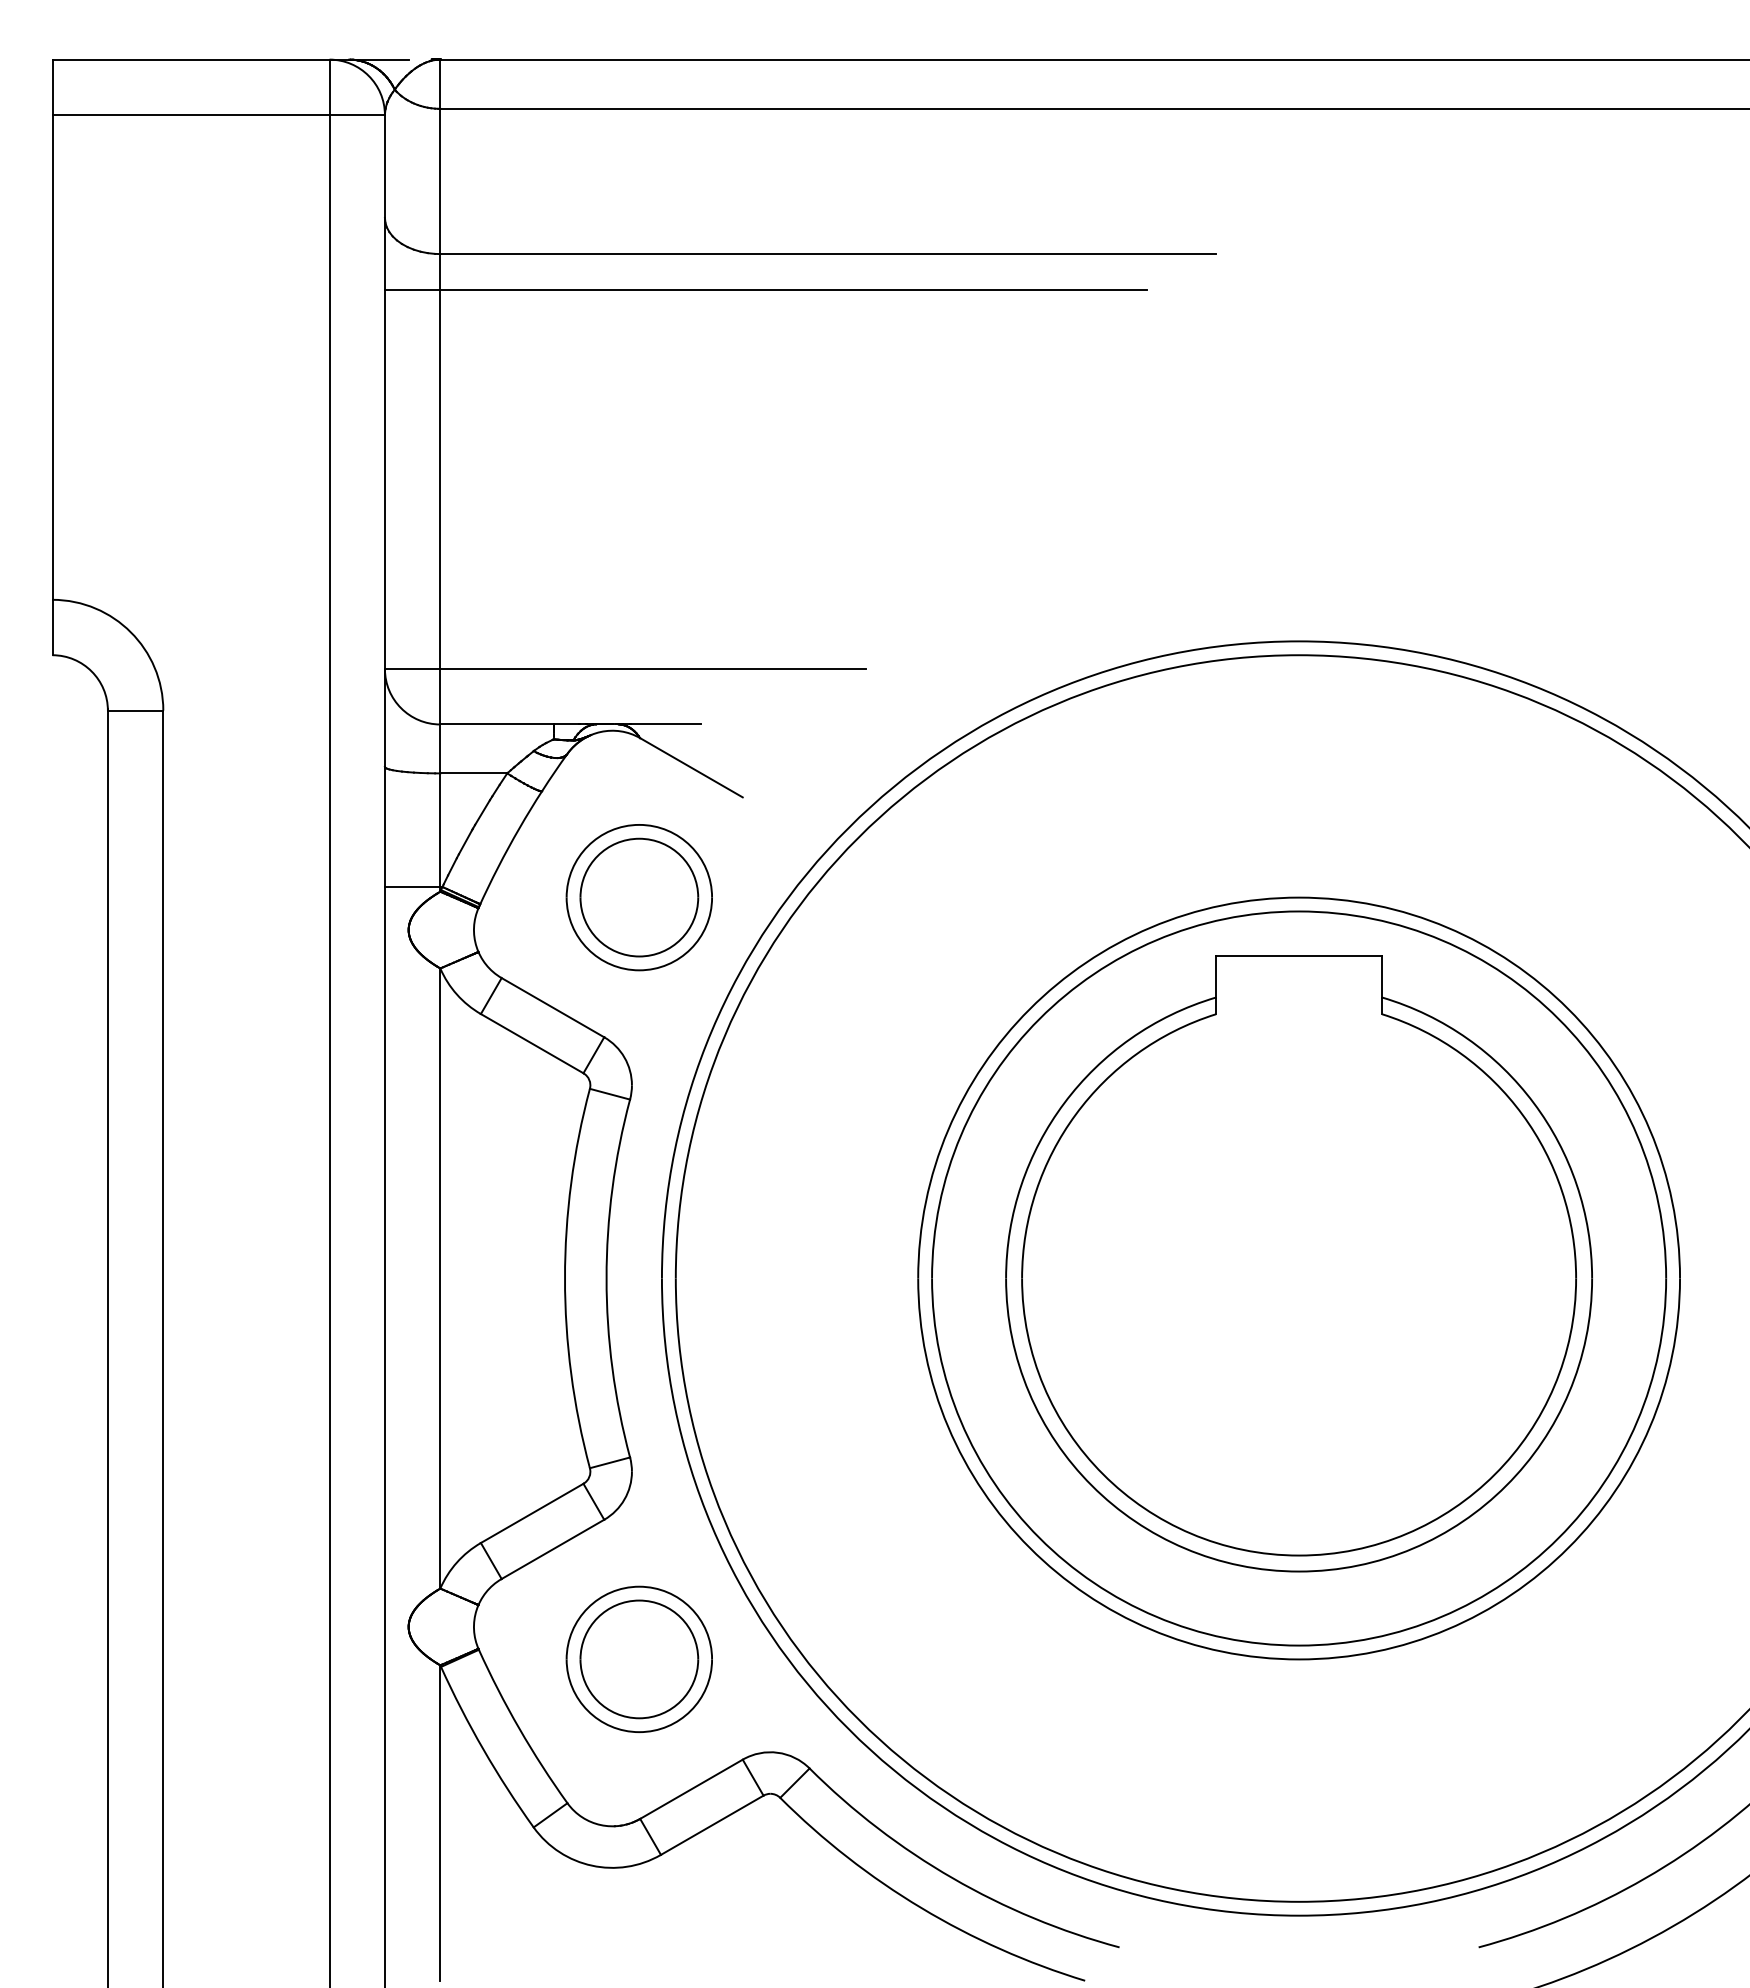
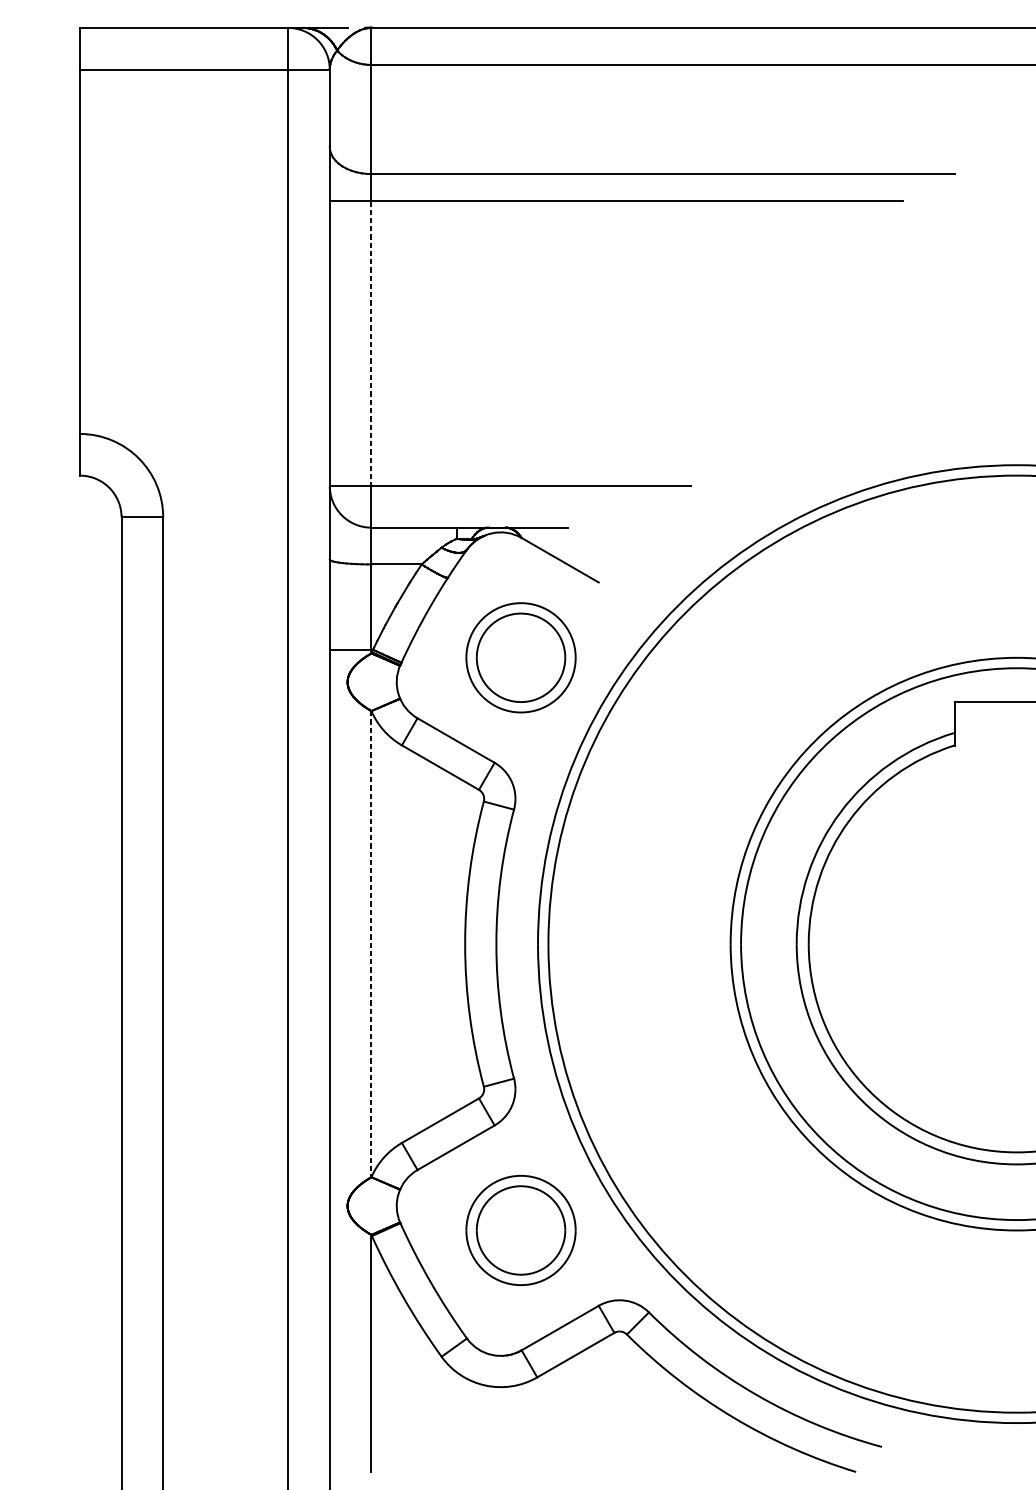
line: (440, 480) -> (371, 344), solid -> dashed
line: (440, 1279) -> (371, 944), solid -> dashed

